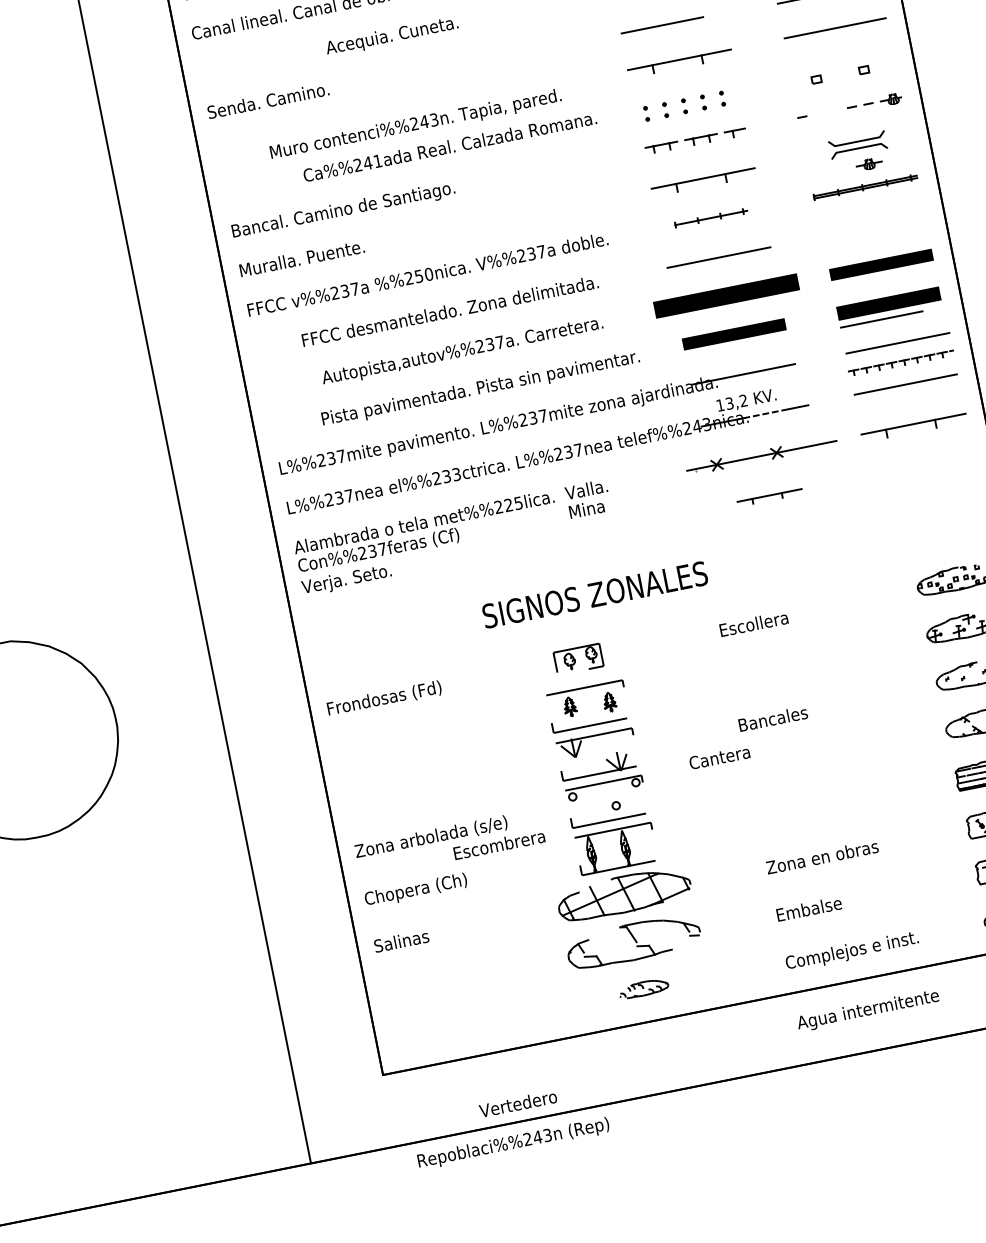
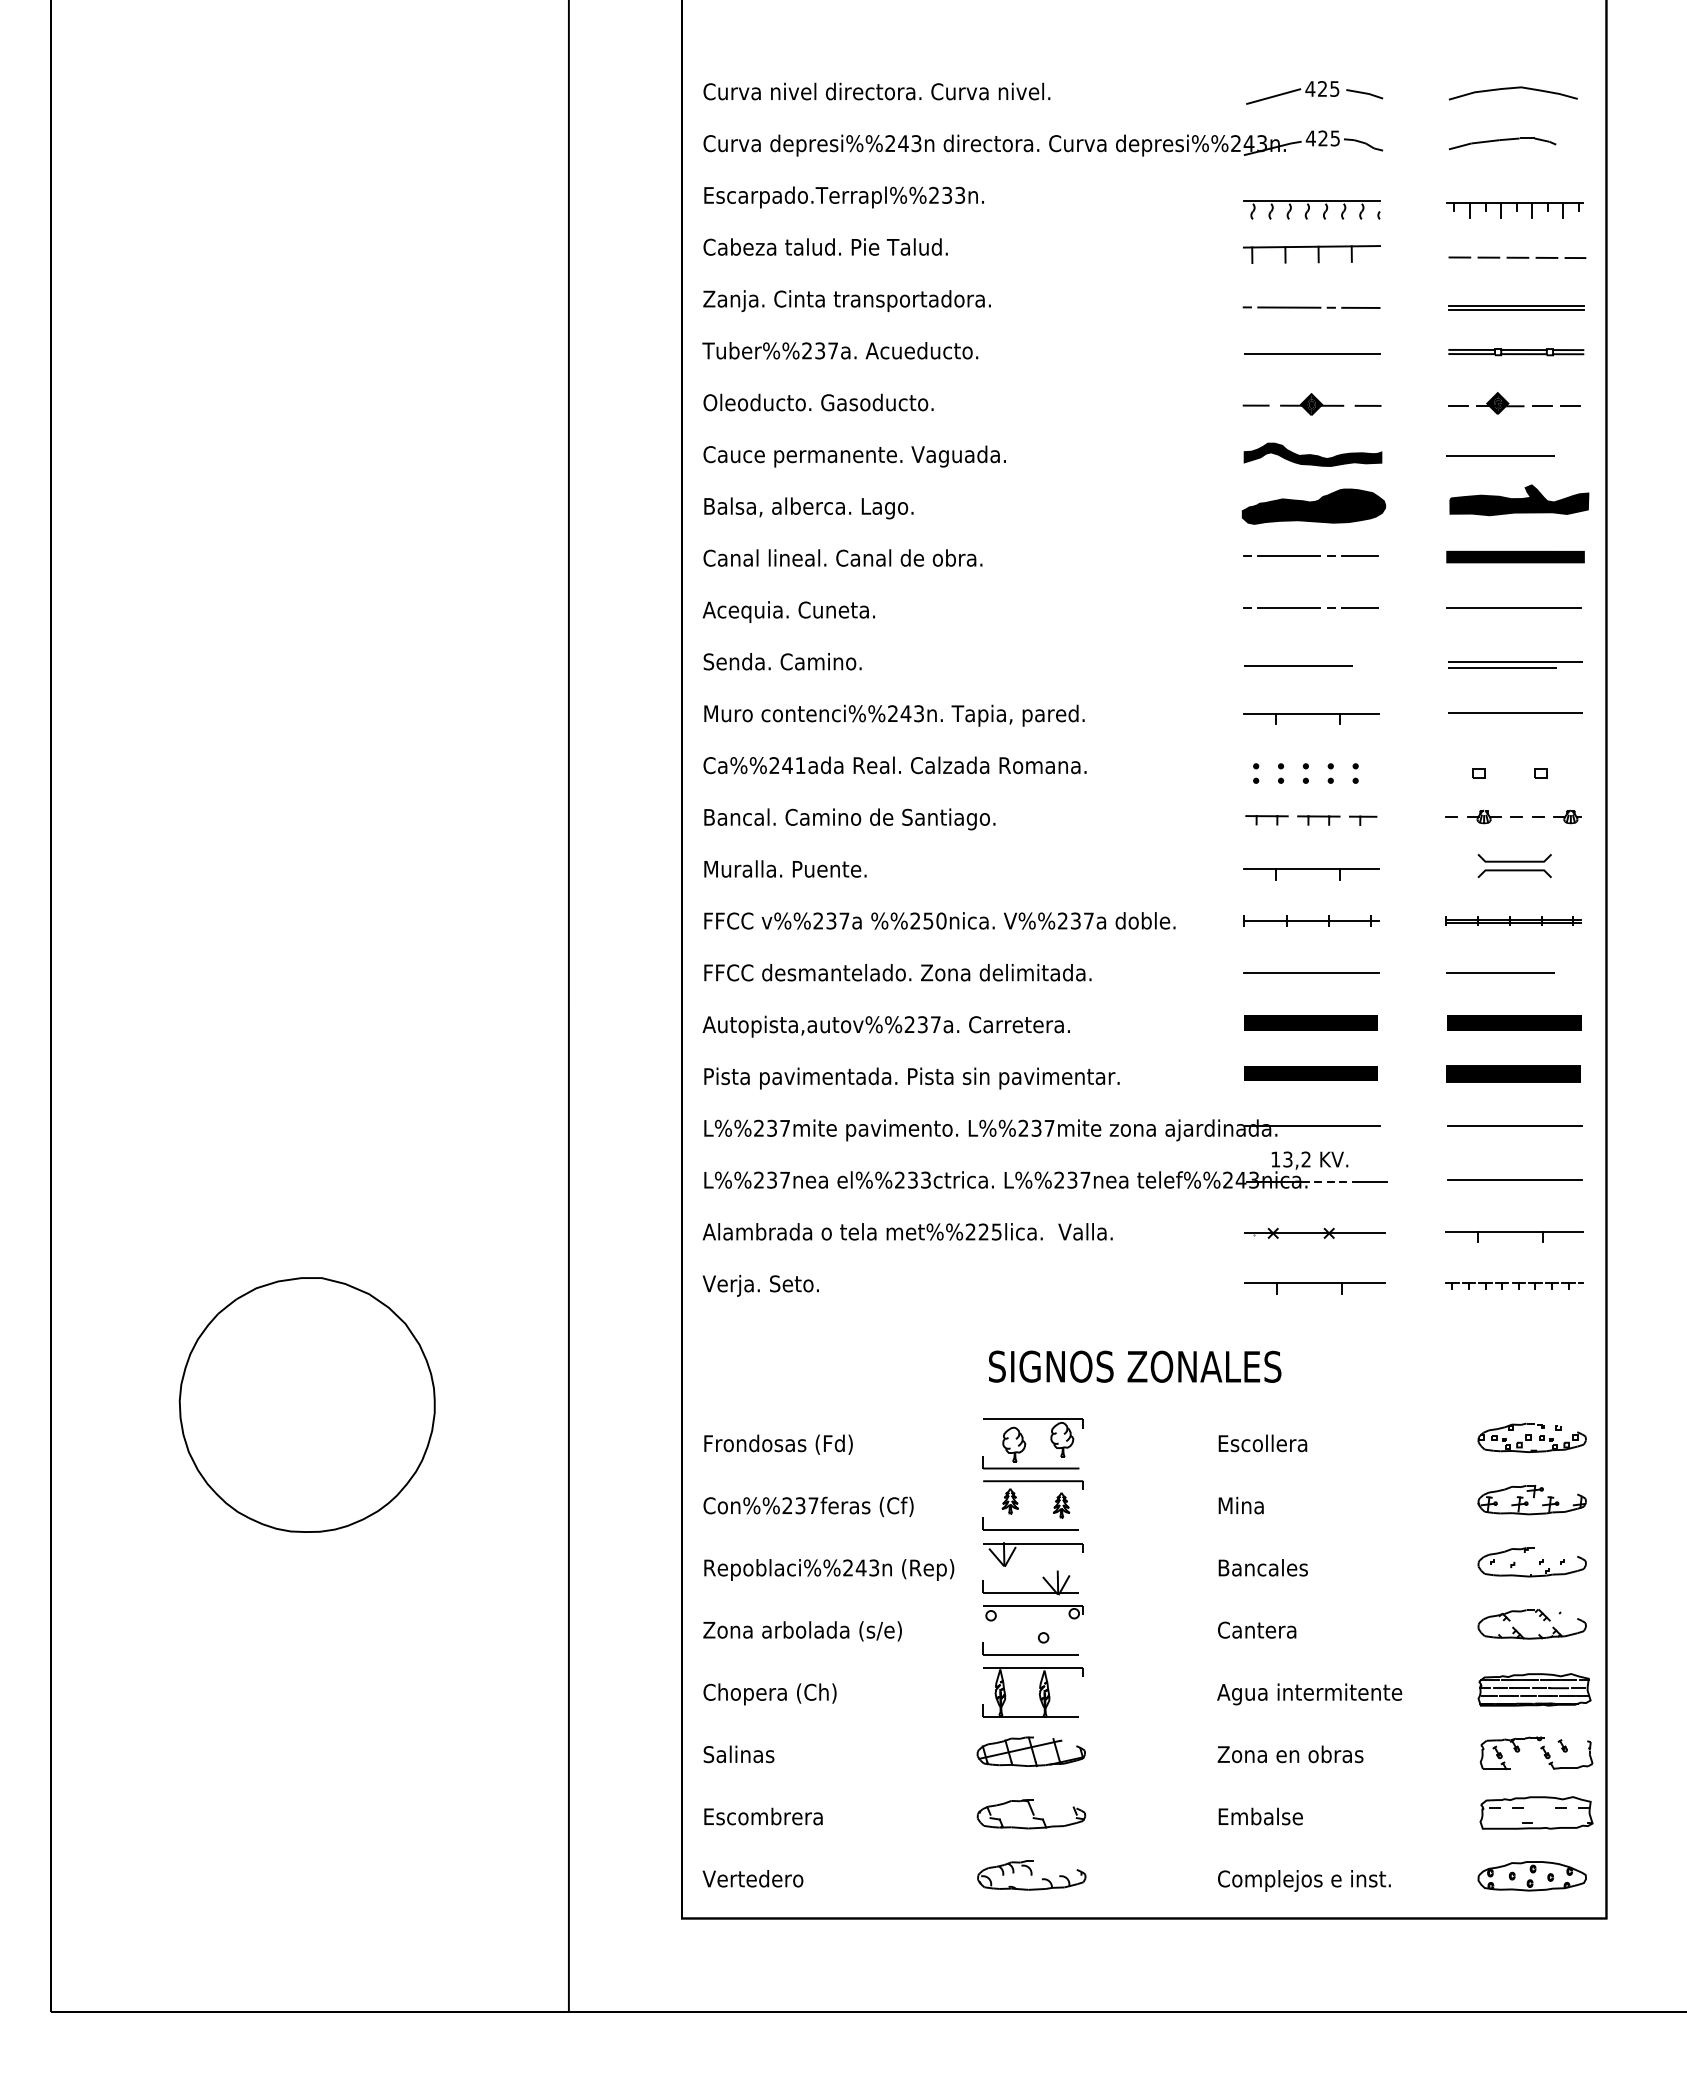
text: (391, 36) -> (788, 611), moved
text: (415, 125) -> (894, 715), moved
text: (449, 146) -> (894, 765), moved
part: (869, 163) -> (1484, 816), moved
part: (711, 217) -> (1311, 920), size x1.43
part: (726, 295) -> (1310, 1022), size x0.71
text: (449, 311) -> (897, 972), moved
line: (881, 319) -> (1500, 972), moved
text: (461, 351) -> (885, 1026), moved
part: (901, 362) -> (1514, 1285), moved
text: (480, 389) -> (911, 1078), moved
part: (761, 455) -> (1314, 1232), size x0.71
part: (769, 497) -> (1314, 1288), size x1.67
text: (586, 509) -> (1240, 1505), moved
text: (378, 550) -> (808, 1506), moved
text: (595, 594) -> (1135, 1366), moved
part: (578, 659) -> (1032, 1443), size x1.67
text: (719, 757) -> (1257, 1629), moved
text: (499, 844) -> (763, 1816), moved
part: (623, 894) -> (1030, 1751), size x0.62
part: (633, 942) -> (1031, 1814), size x0.62
part: (643, 988) -> (1031, 1875), size x1.67
text: (868, 1010) -> (1309, 1694), moved
text: (517, 1103) -> (752, 1878), moved
text: (513, 1143) -> (829, 1569), moved

